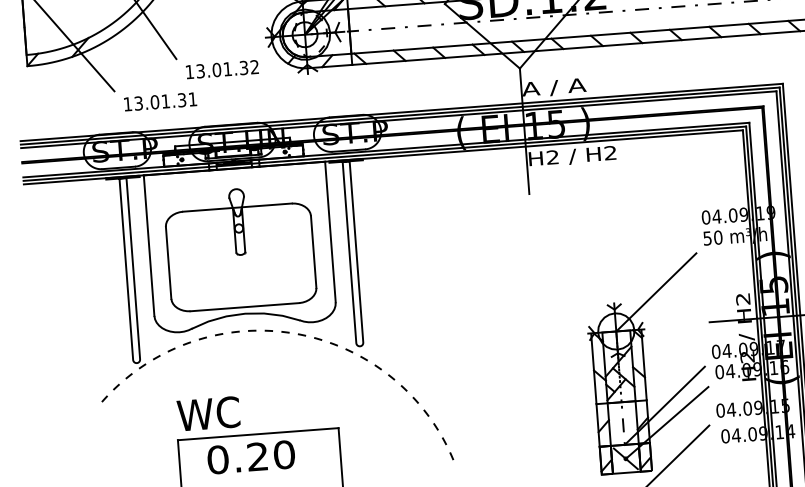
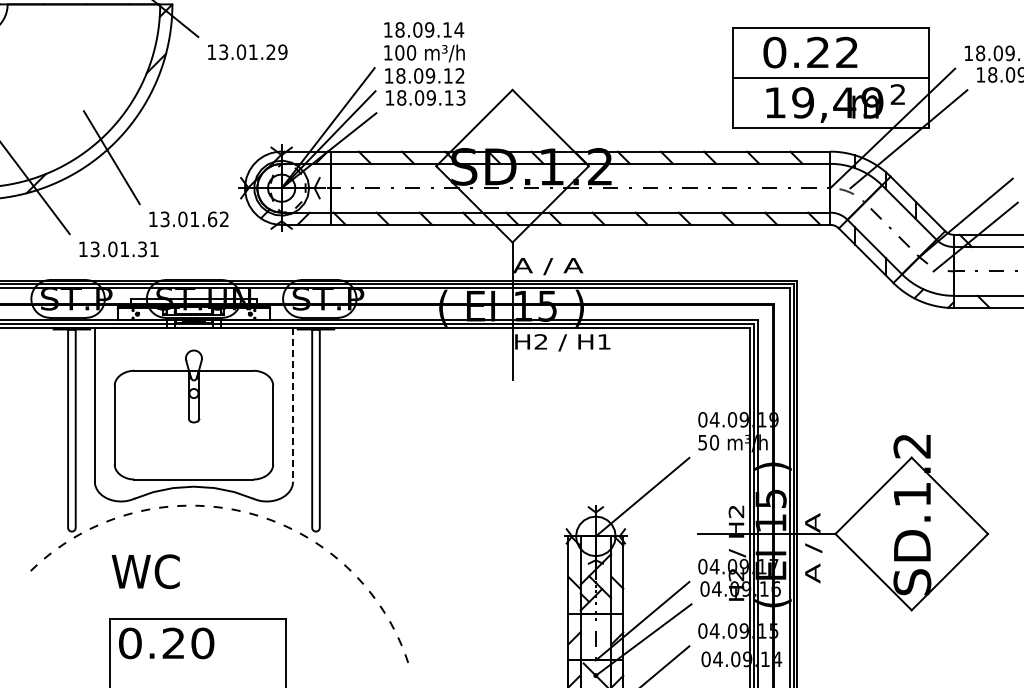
text: (243, 68) -> (212, 219), 13.01.32 -> 13.01.62
text: (609, 152) -> (603, 341), H2 -> H1
line: (330, 231) -> (293, 404), solid -> dashed
text: (208, 413) -> (145, 571), moved
text: (251, 457) -> (166, 643), moved

